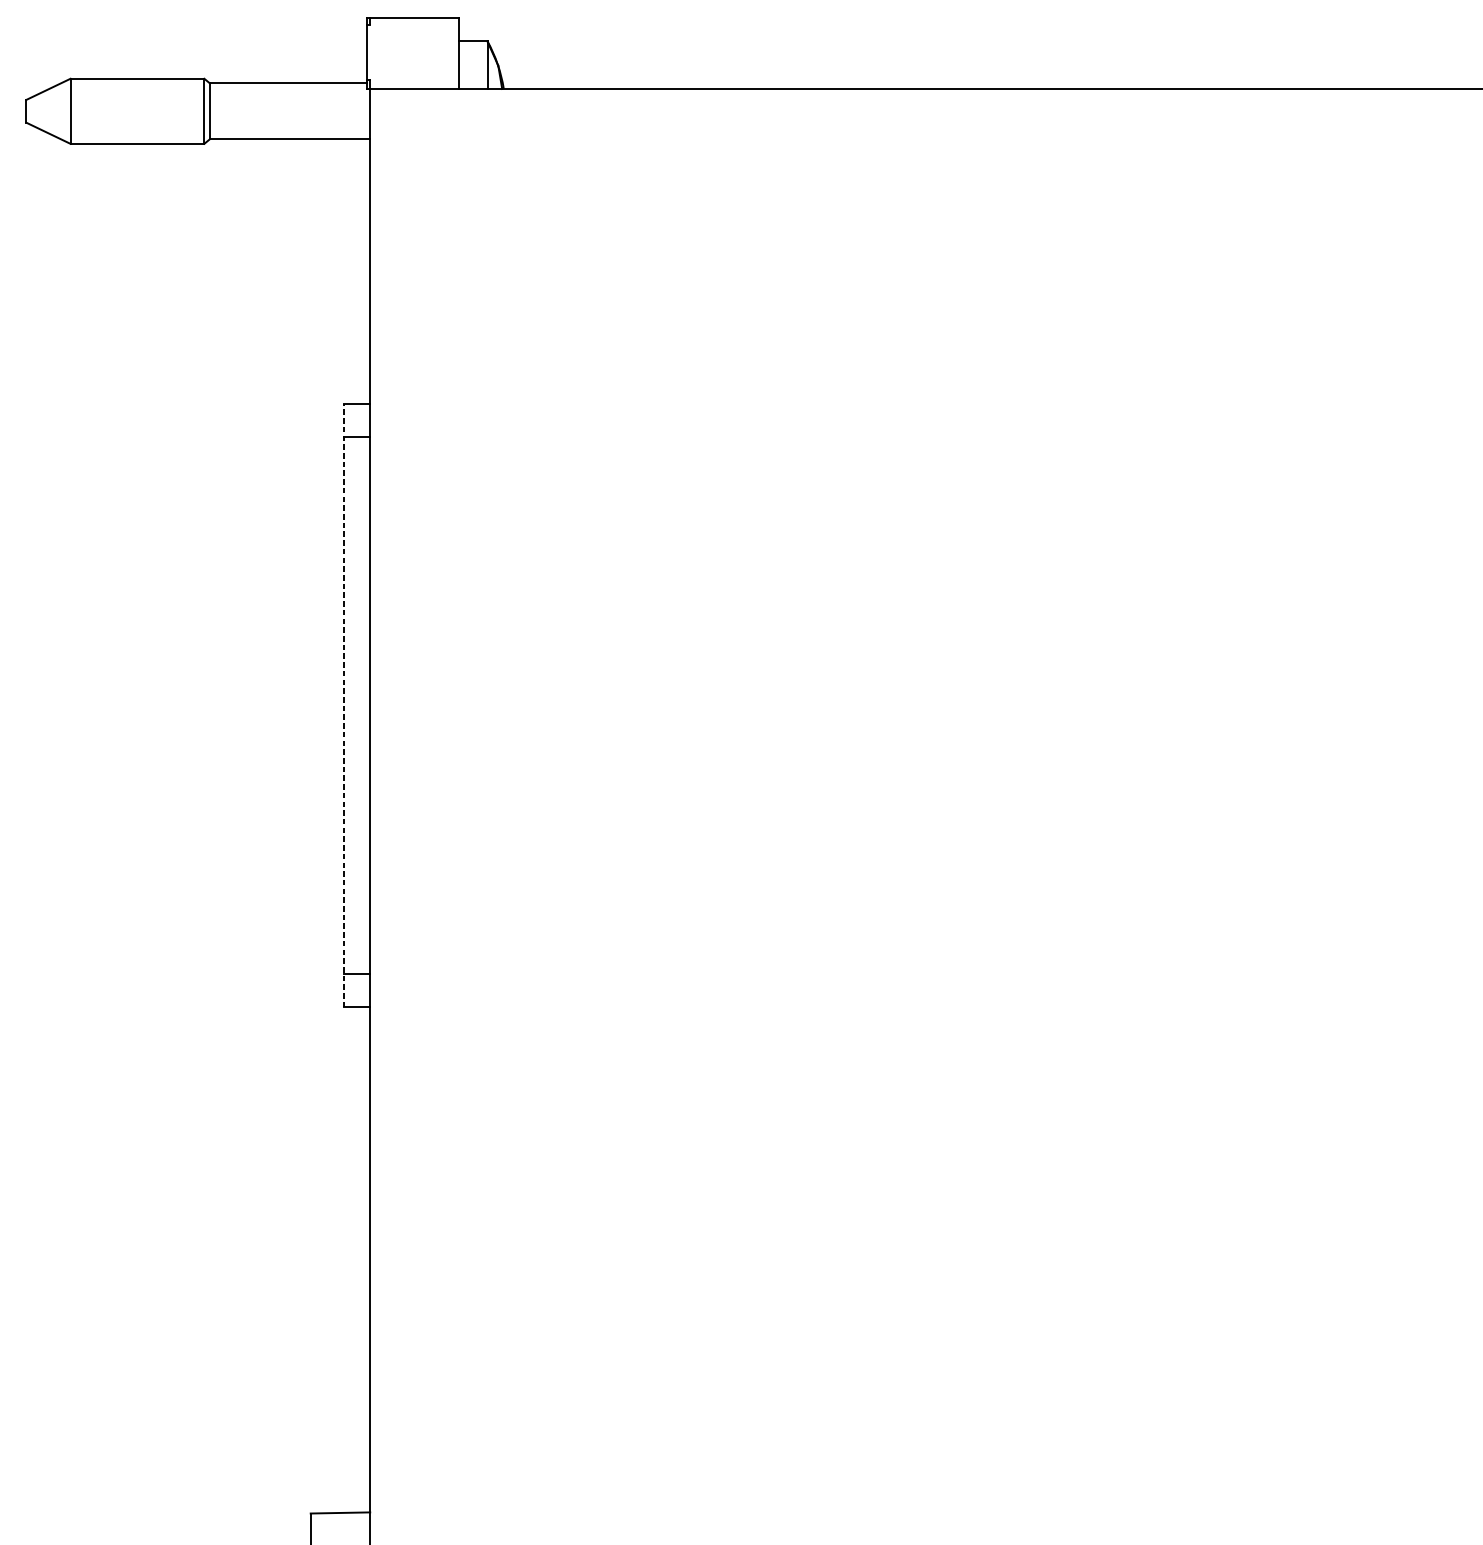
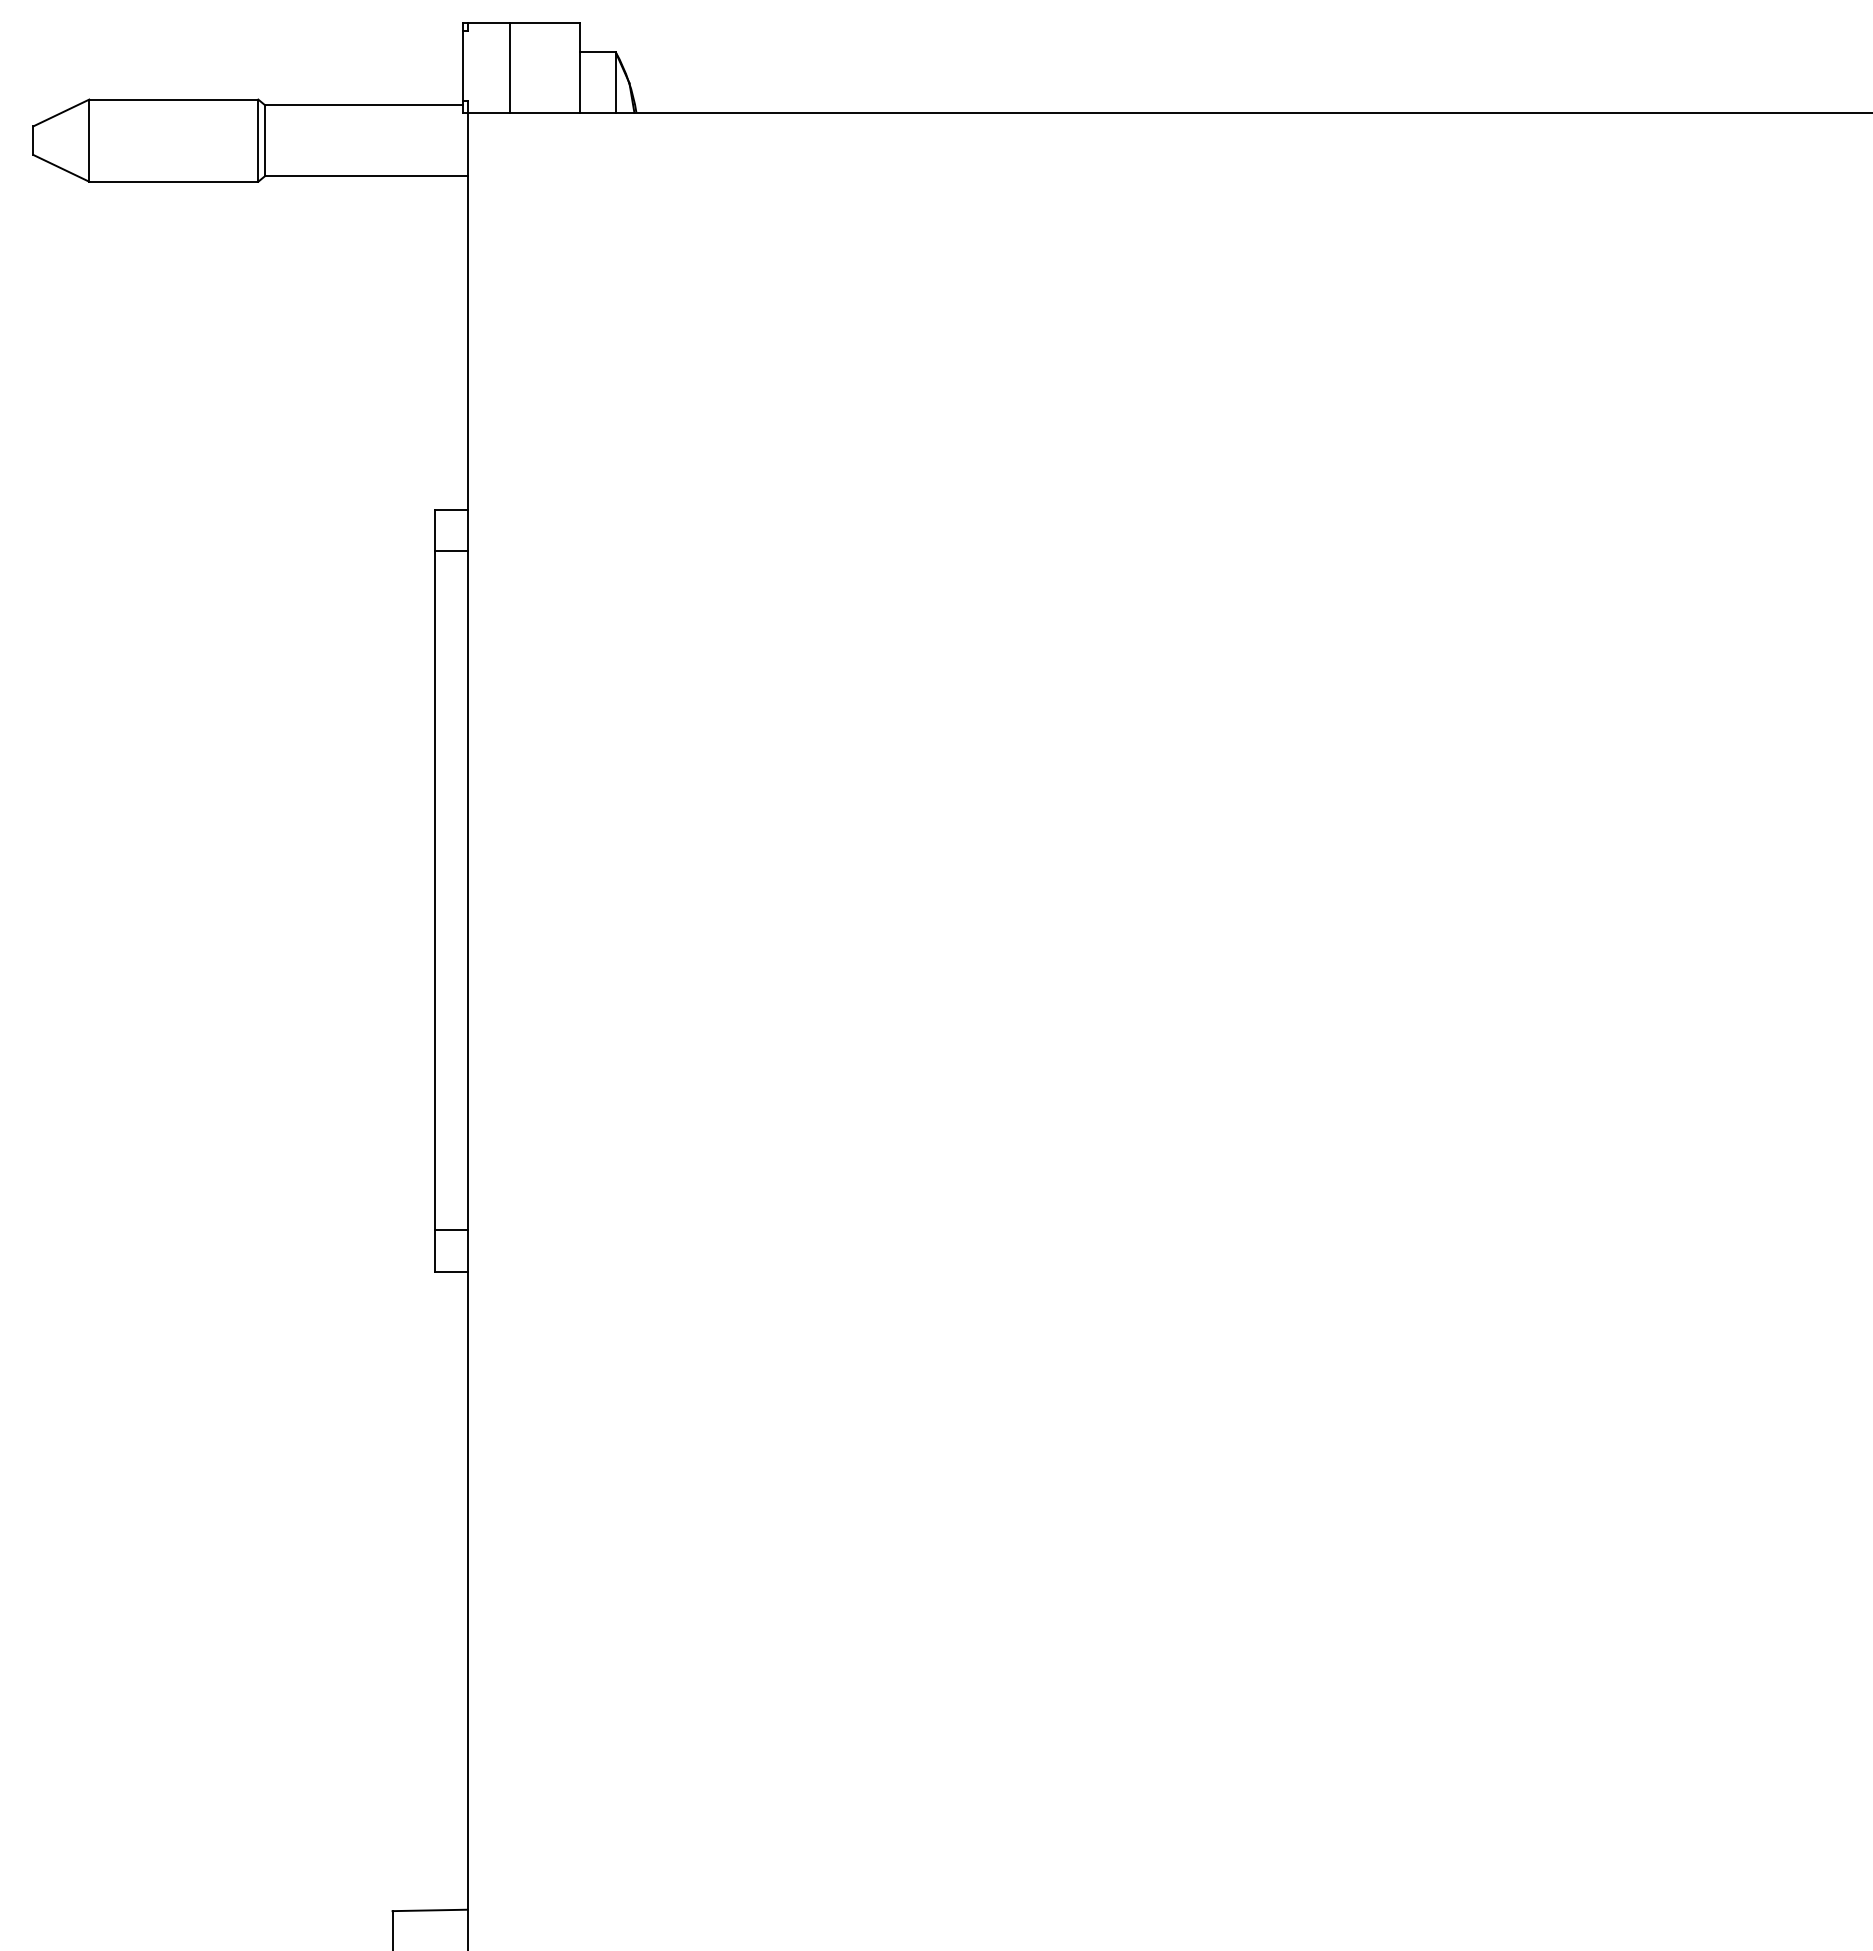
line: (403, 53) -> (509, 67), added
line: (343, 705) -> (434, 890), dashed -> solid

